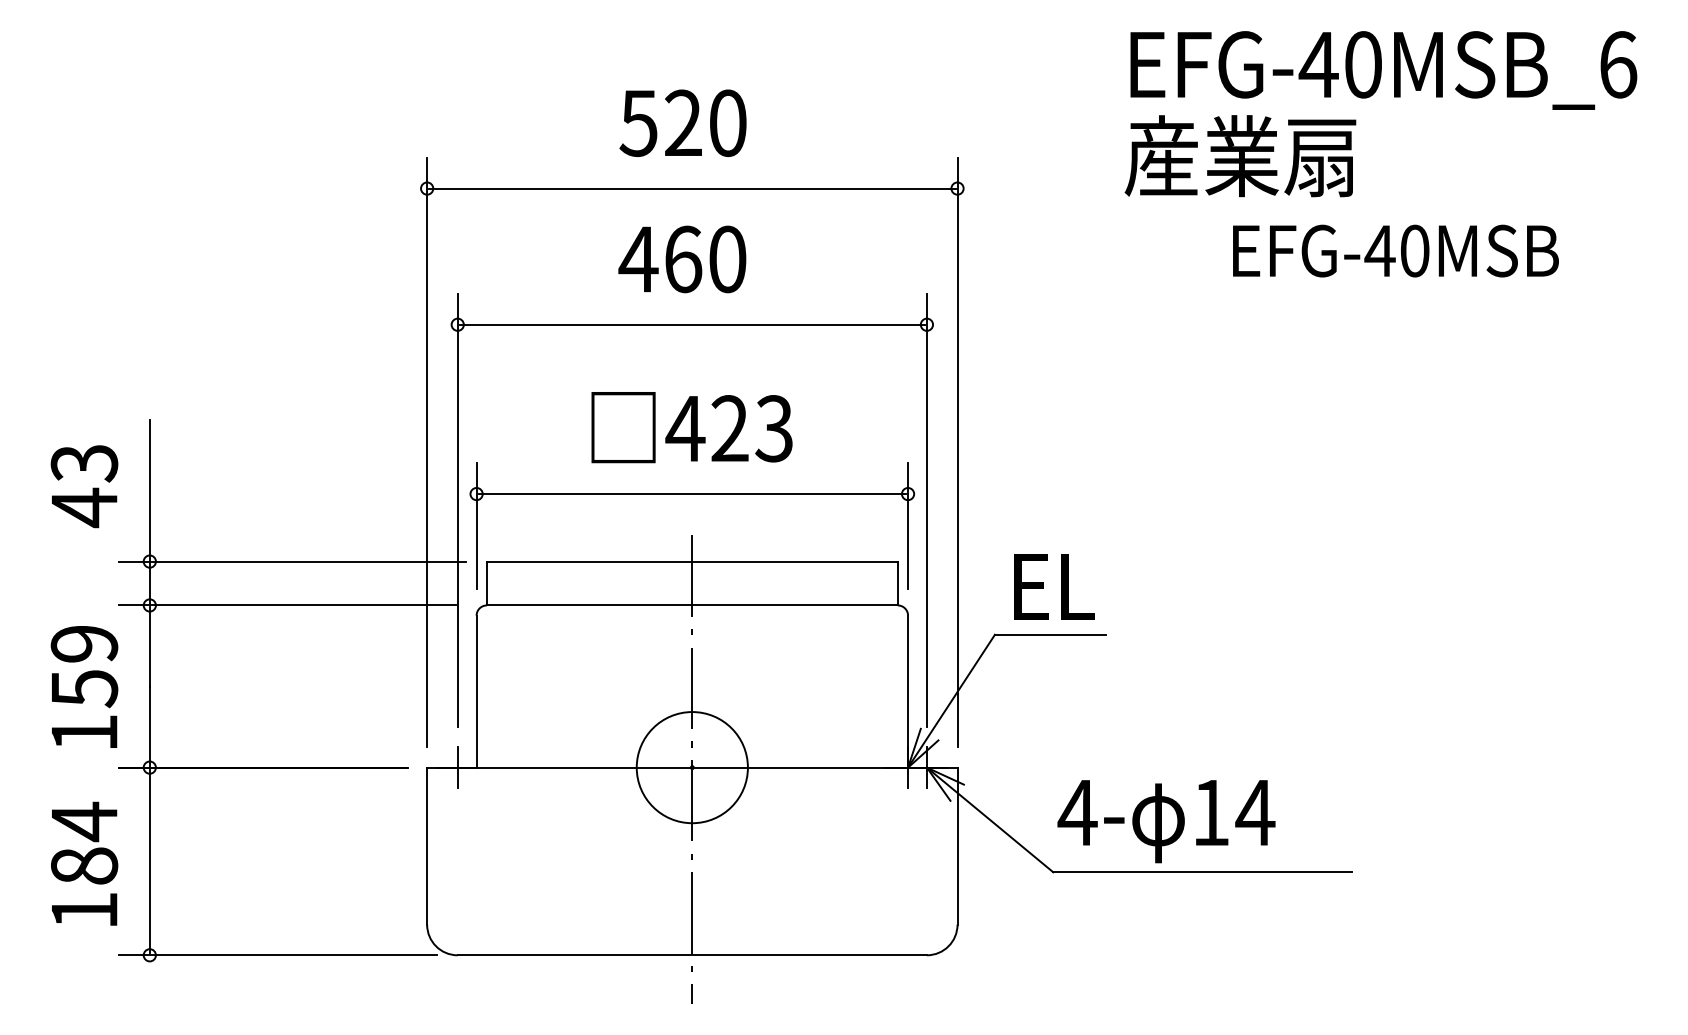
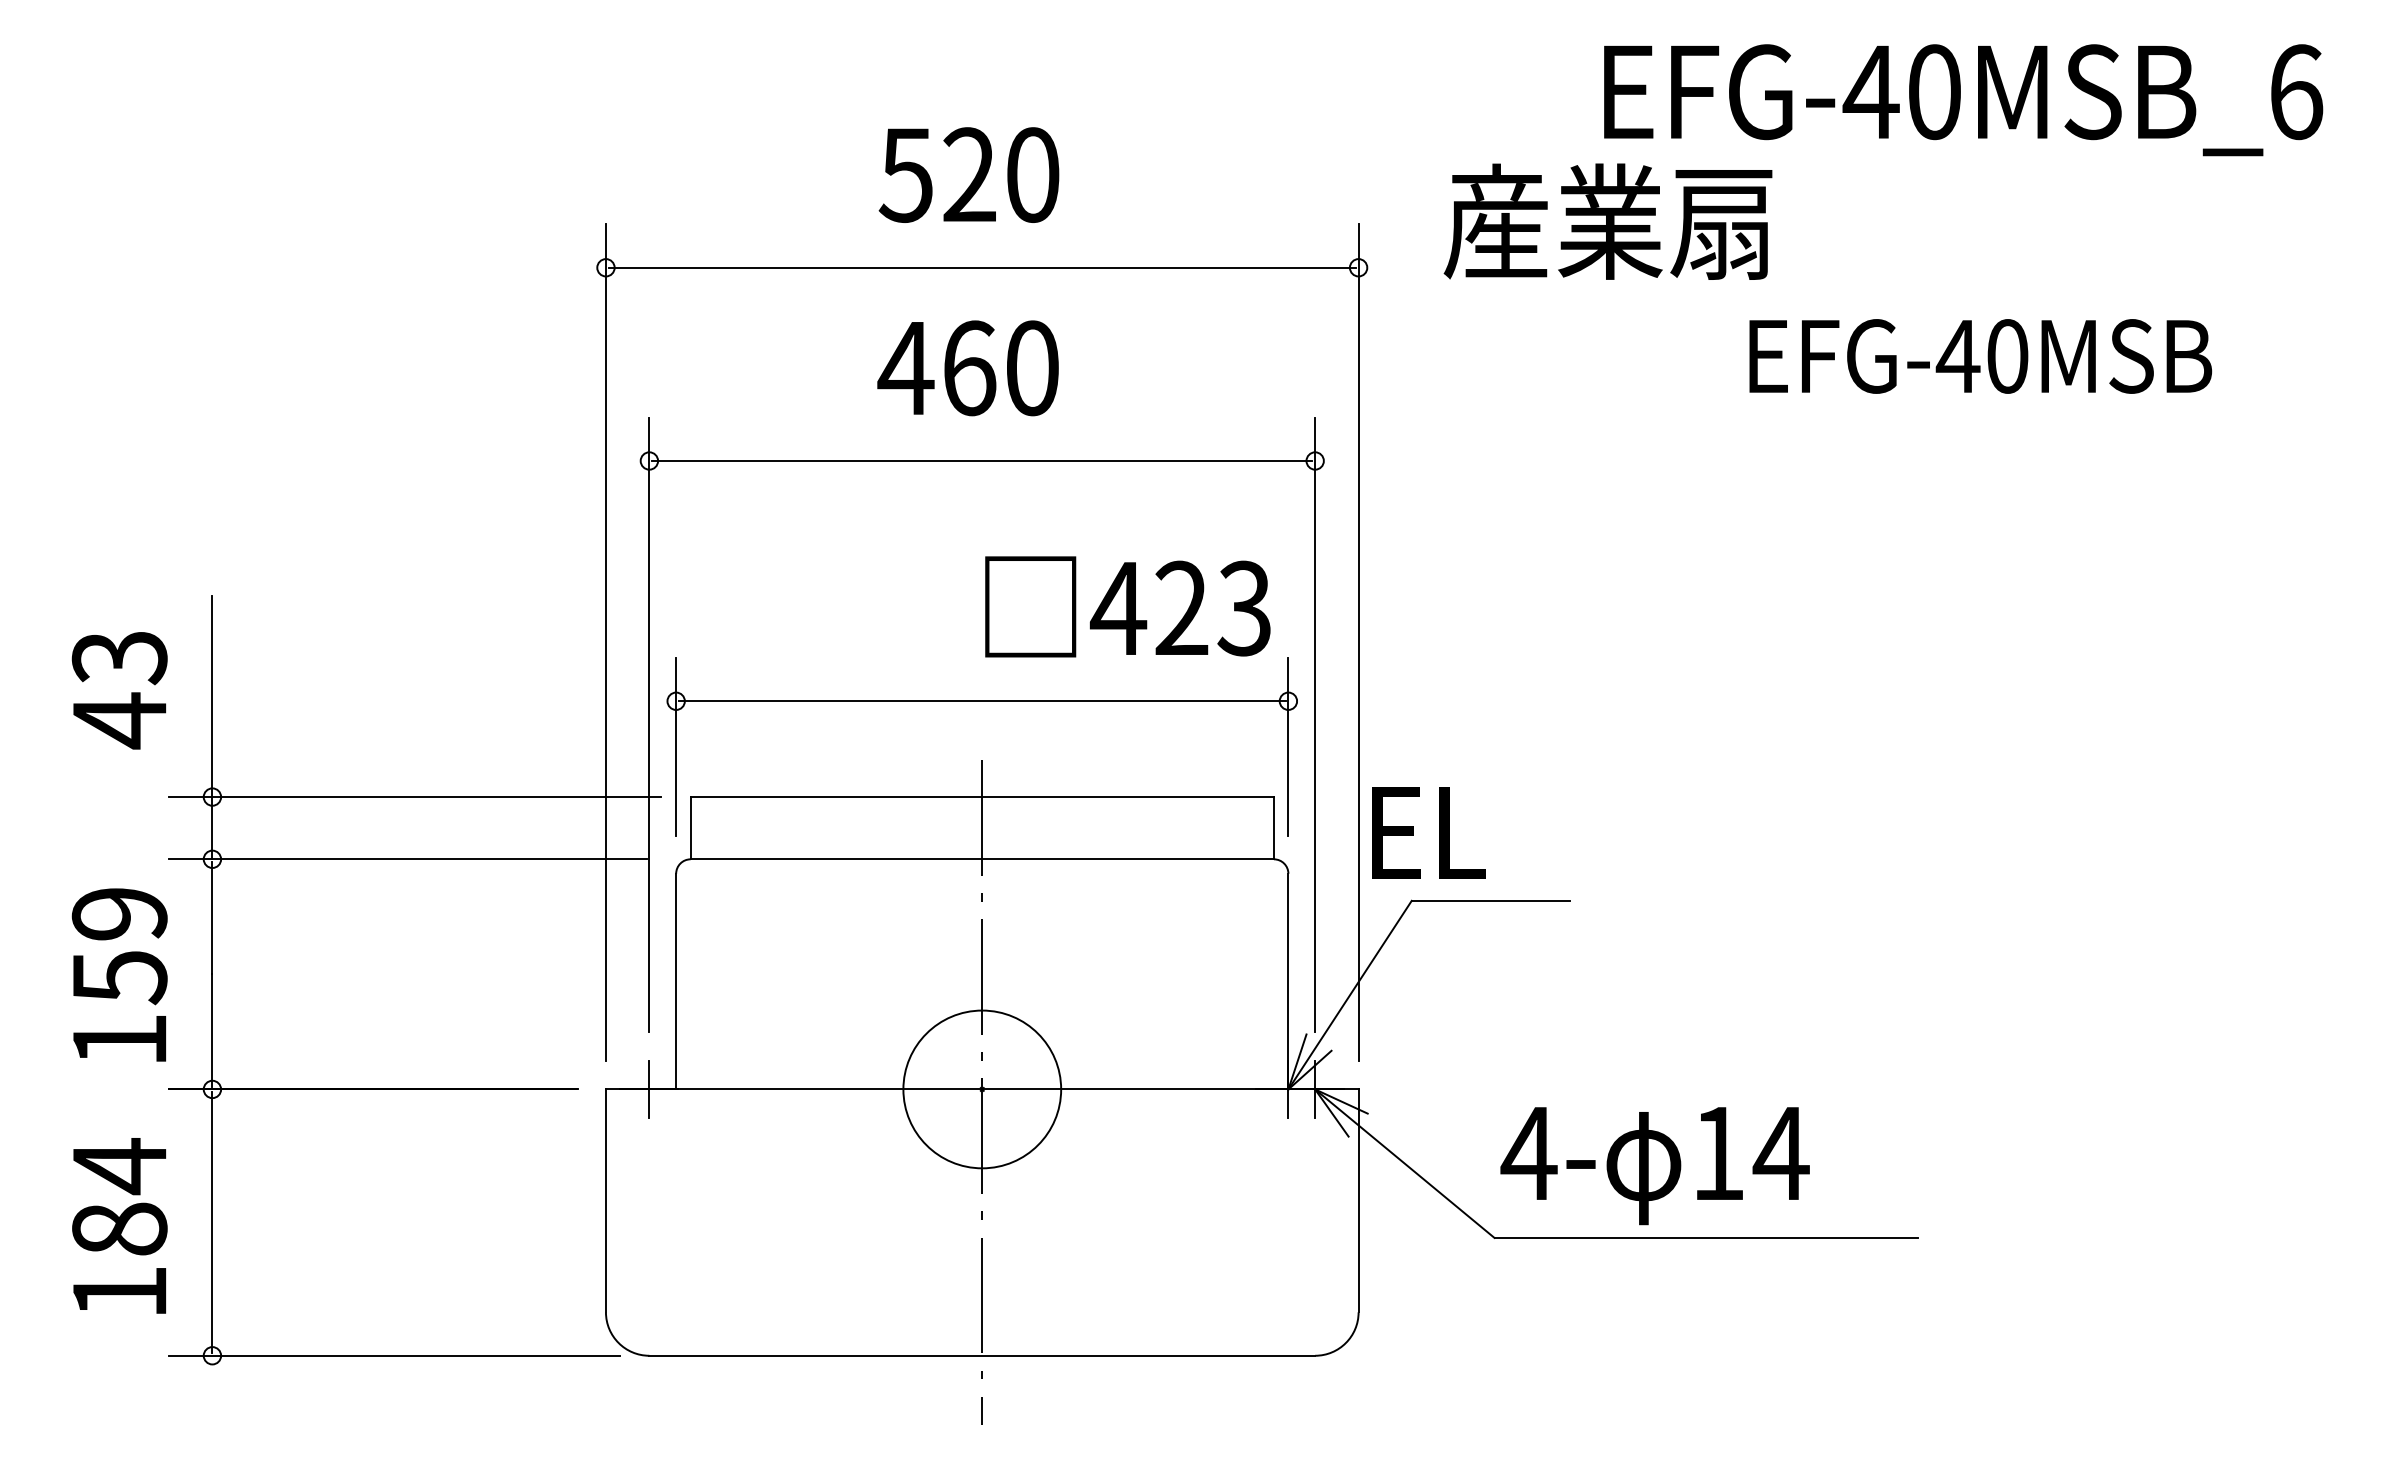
text: (1240, 155) -> (1607, 221), moved
text: (691, 427) -> (1127, 606), moved
text: (1054, 586) -> (1428, 832), moved

